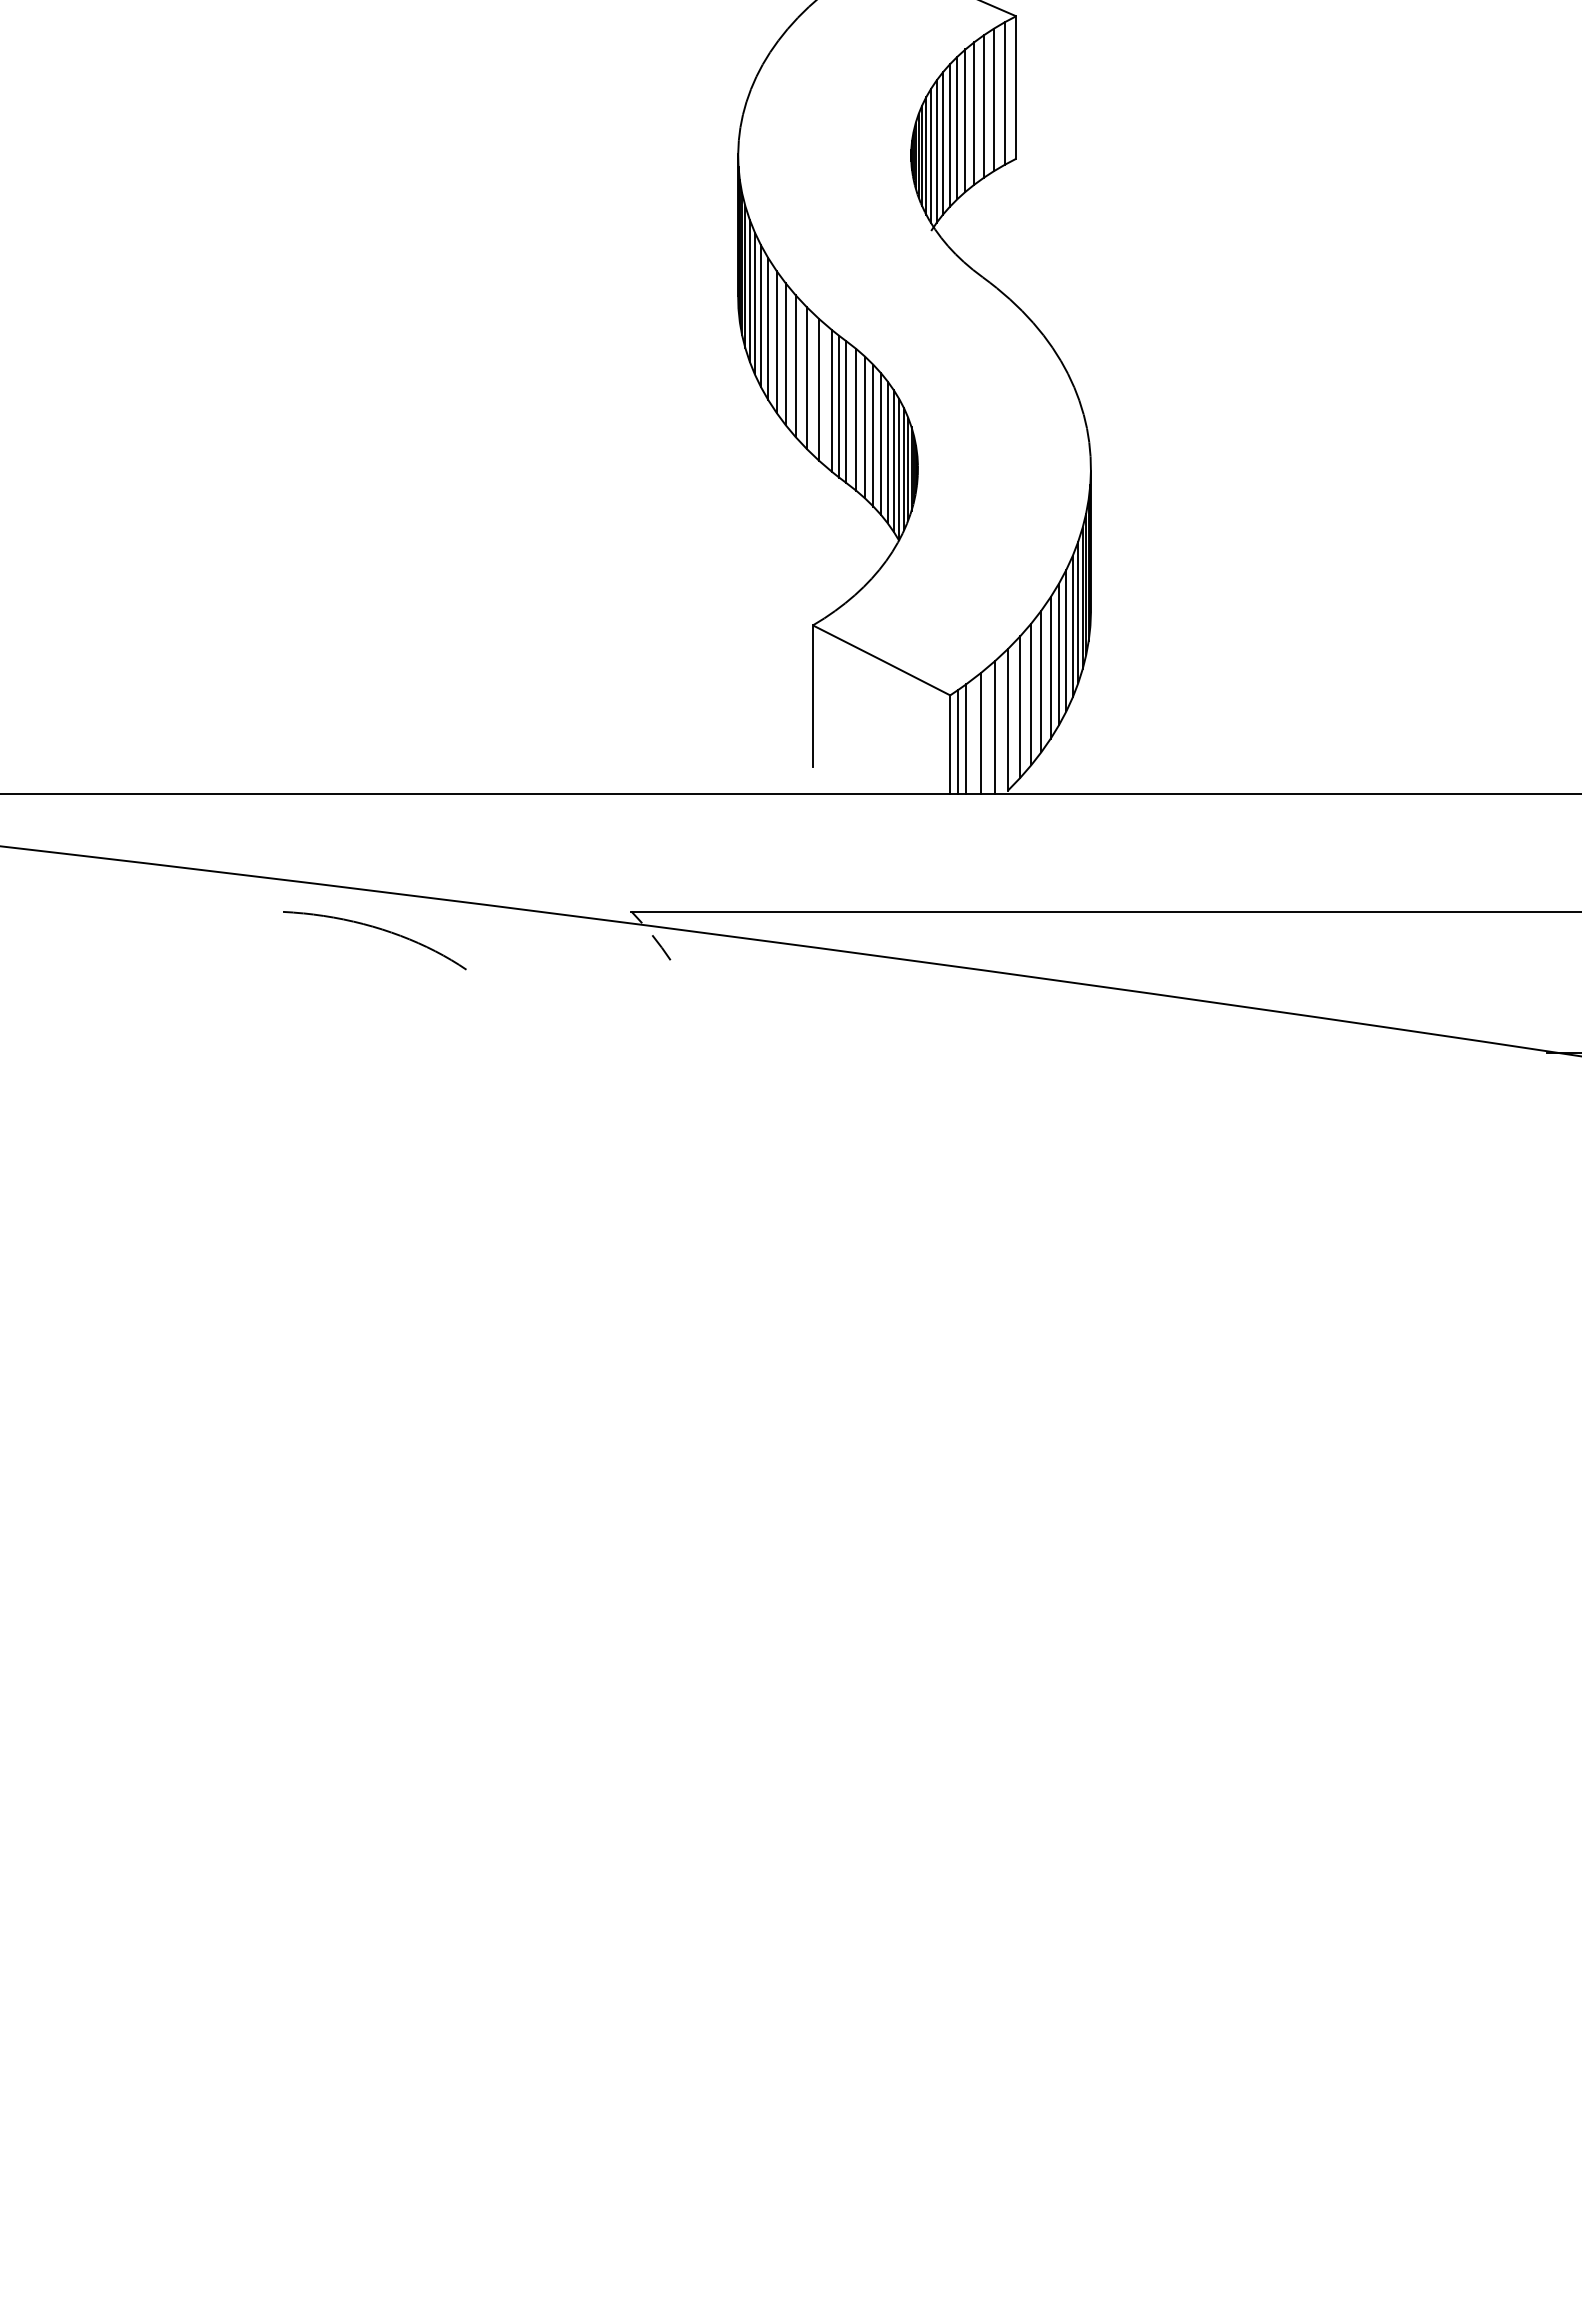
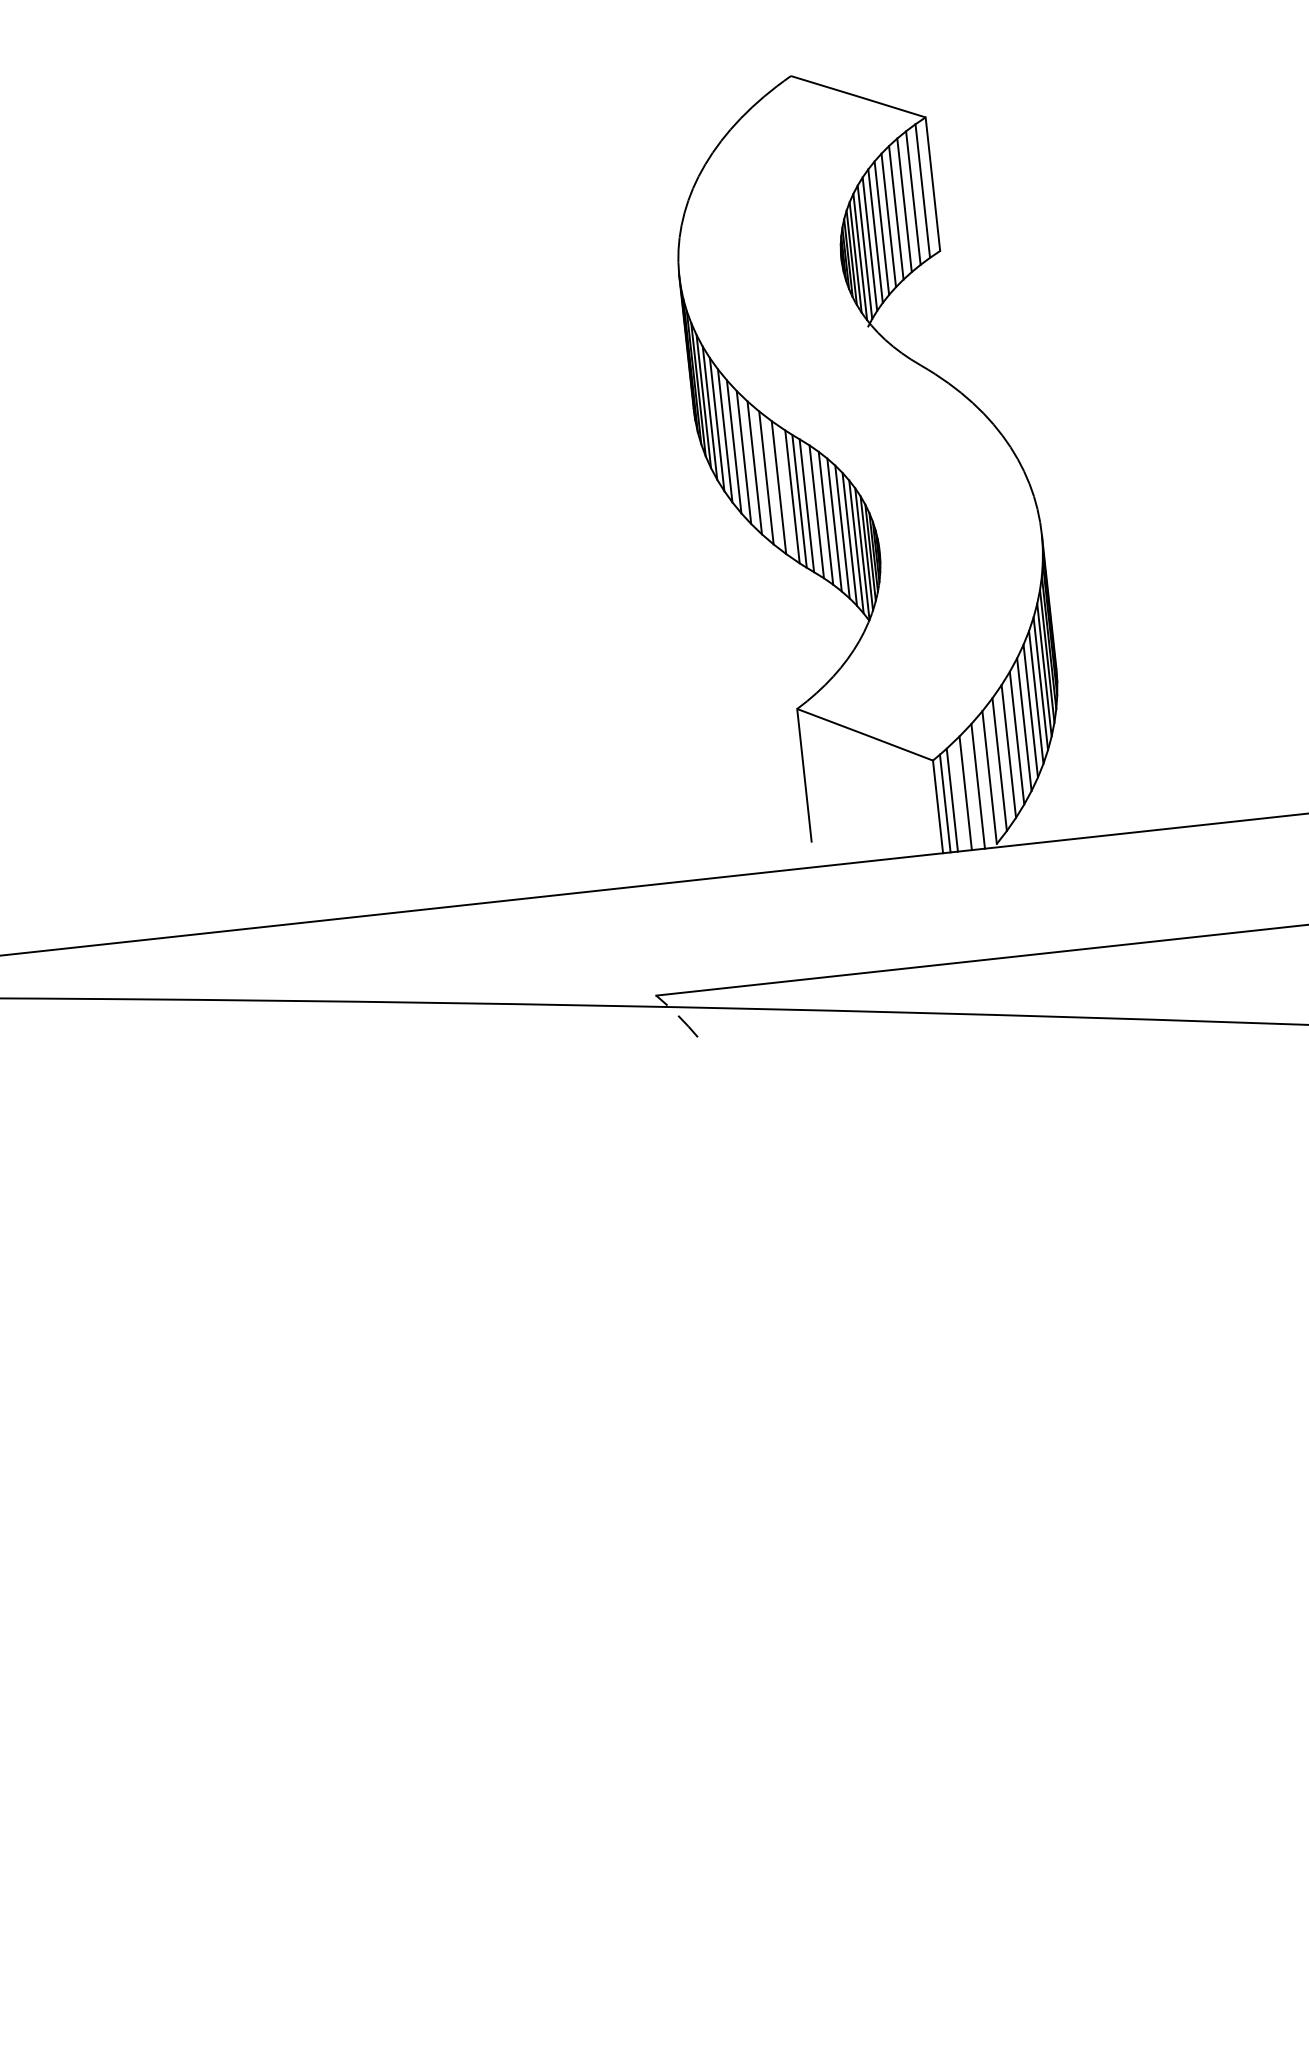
part: (378, 929) -> (421, 1038), removed

